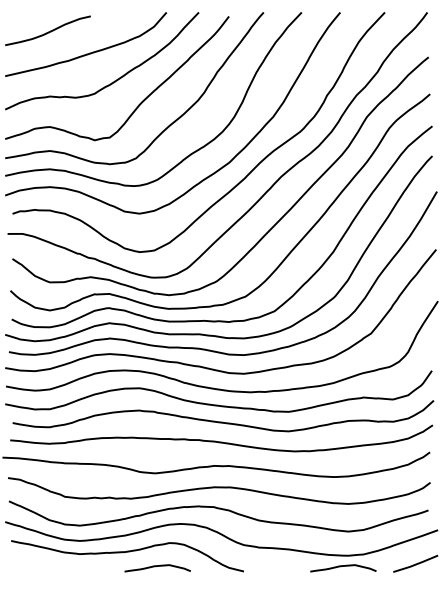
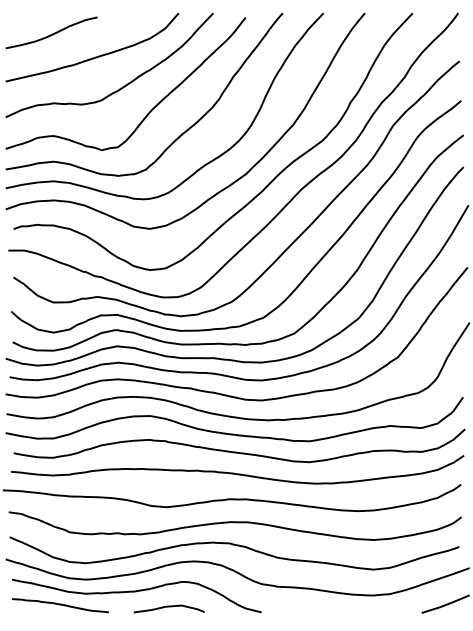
curve: (55, 565) -> (59, 605), added
curve: (342, 566) -> (367, 607), removed

